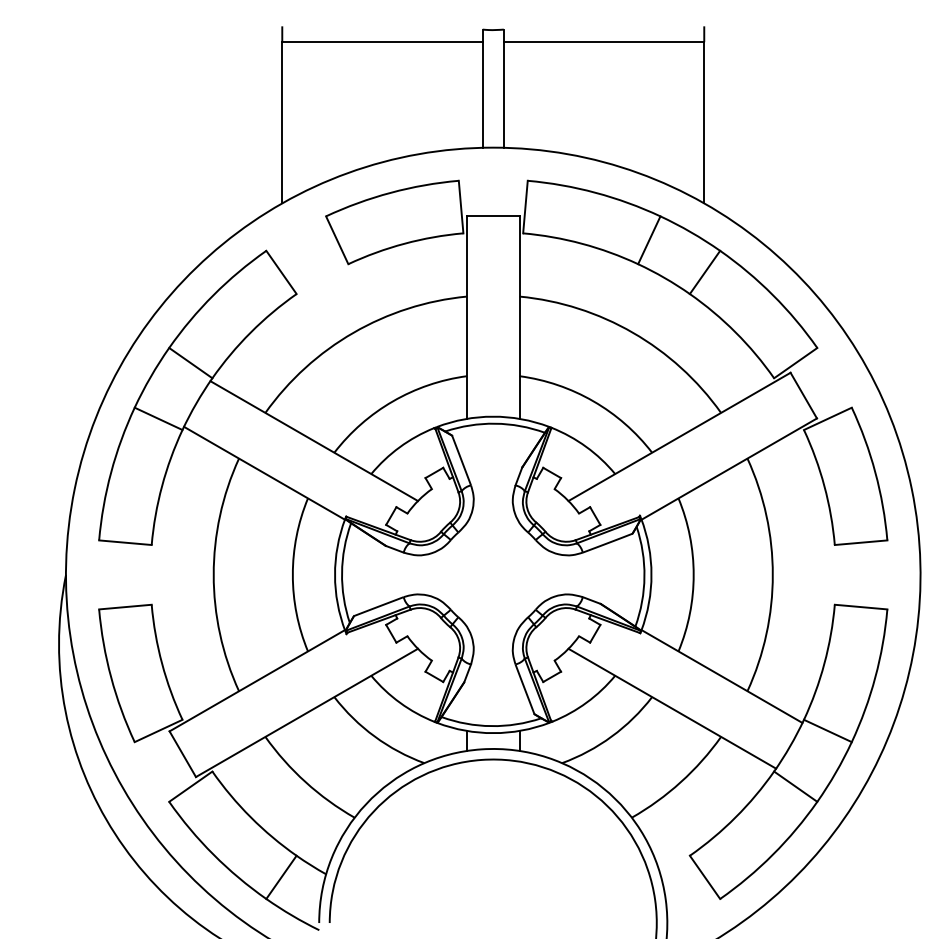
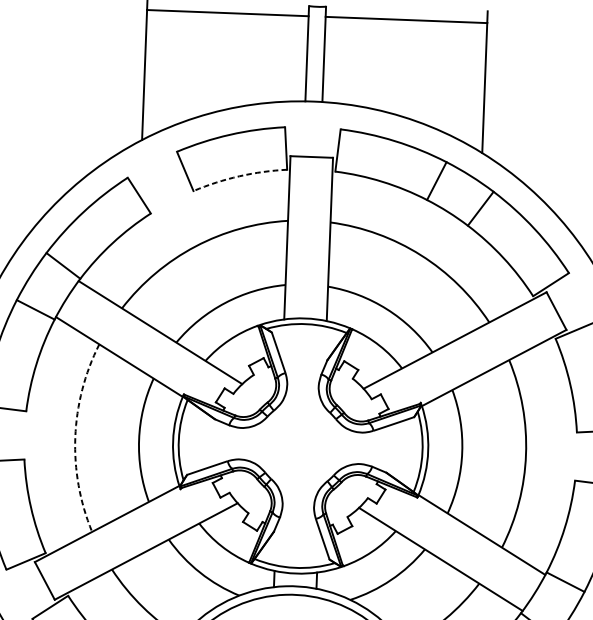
arc: (404, 243) -> (239, 176), solid -> dashed
arc: (213, 574) -> (75, 437), solid -> dashed

